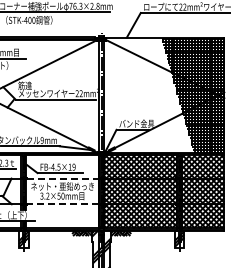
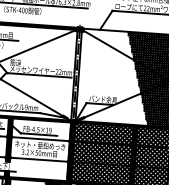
line: (62, 178) -> (40, 139), dashed -> solid
line: (62, 204) -> (39, 159), dashed -> solid

